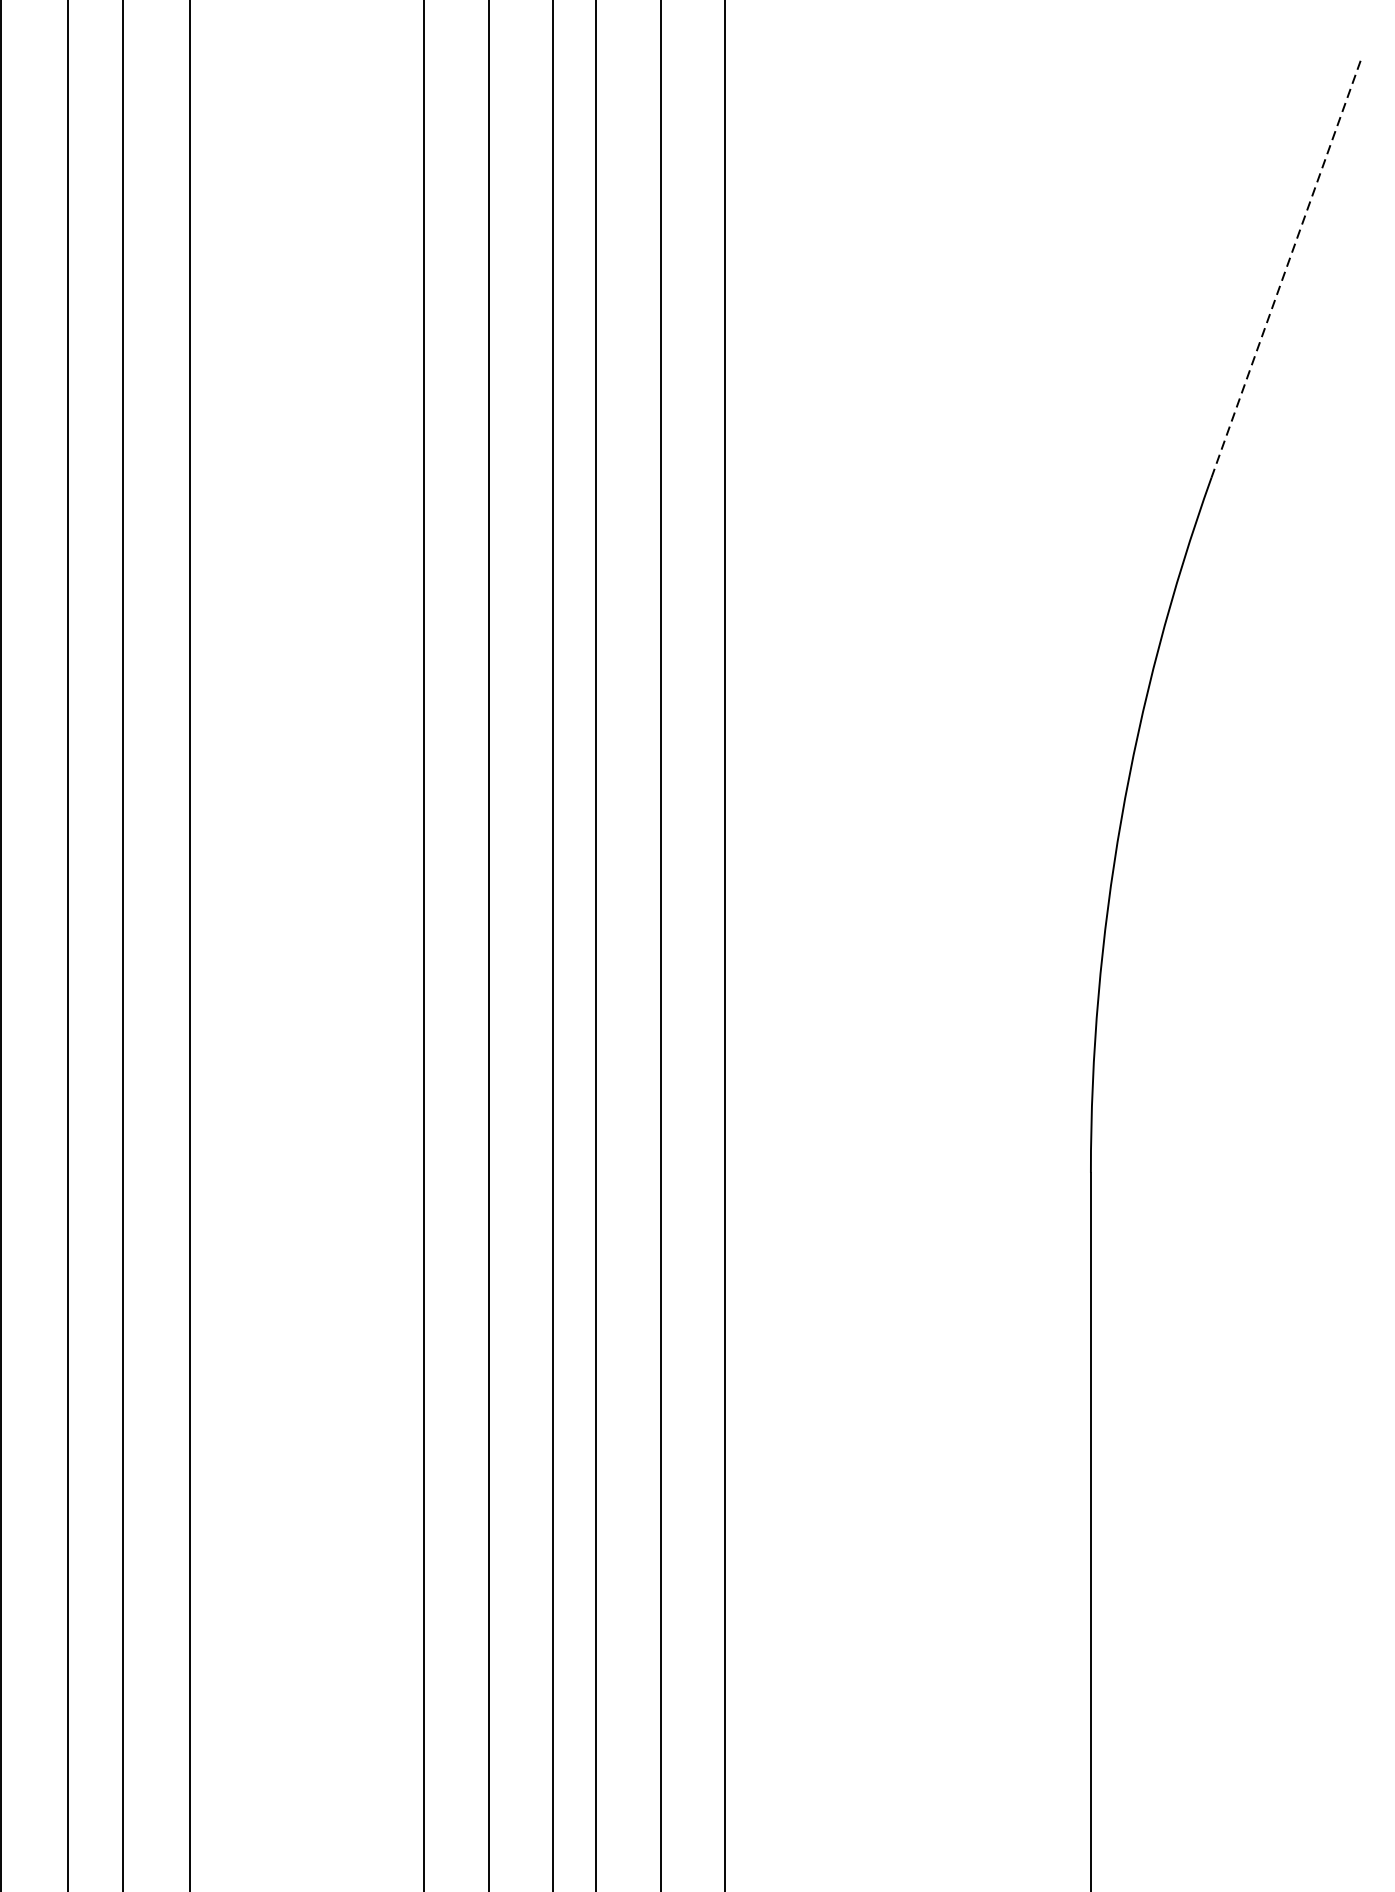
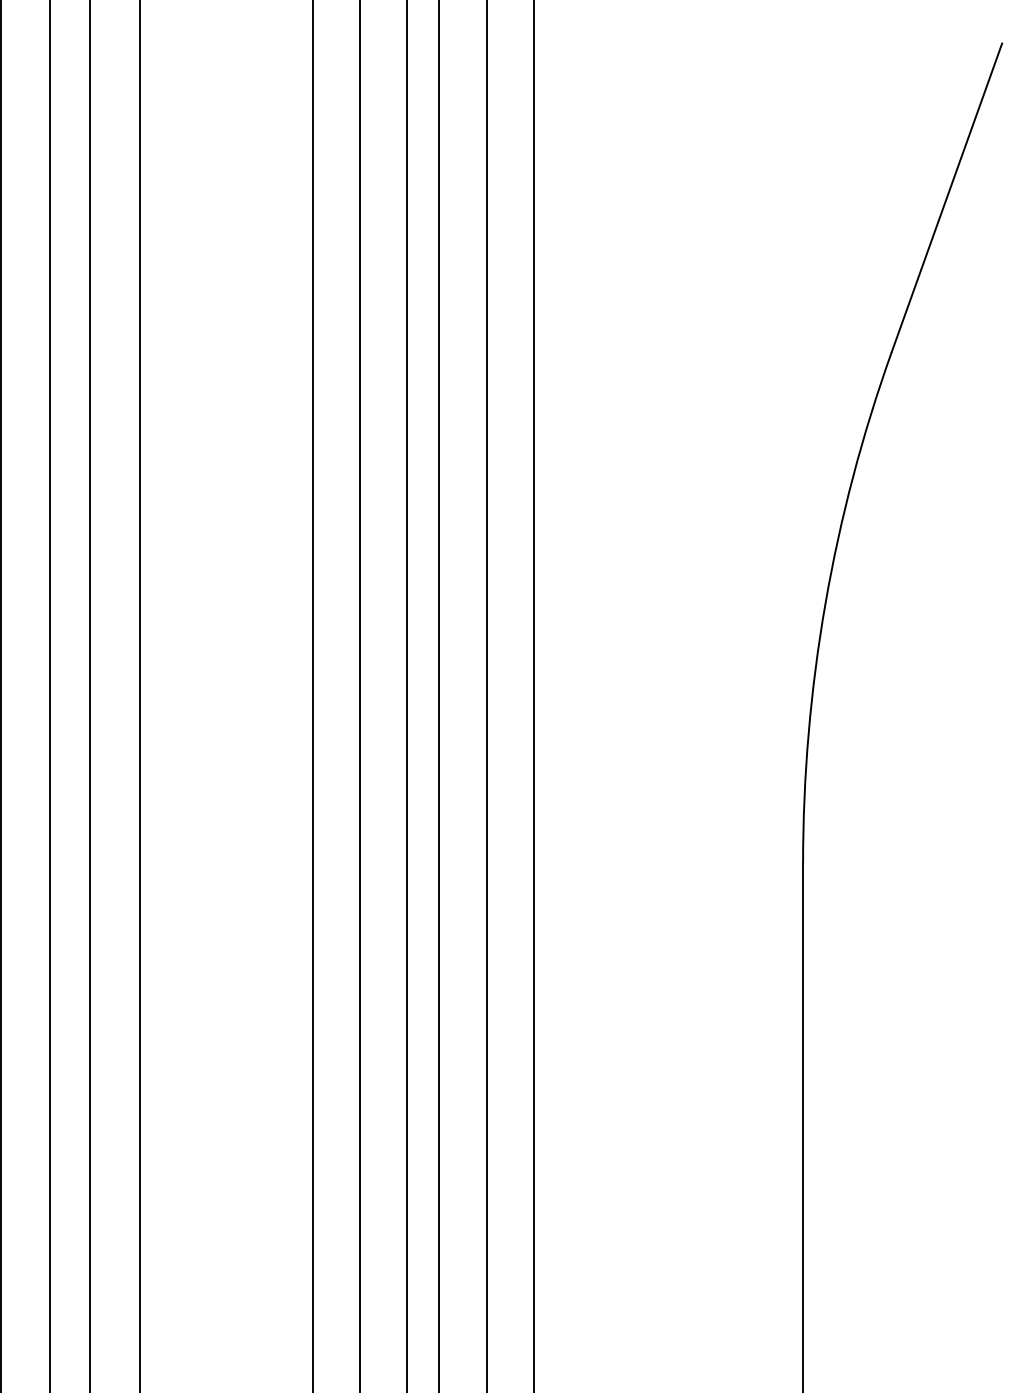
line: (1285, 268) -> (946, 197), dashed -> solid

